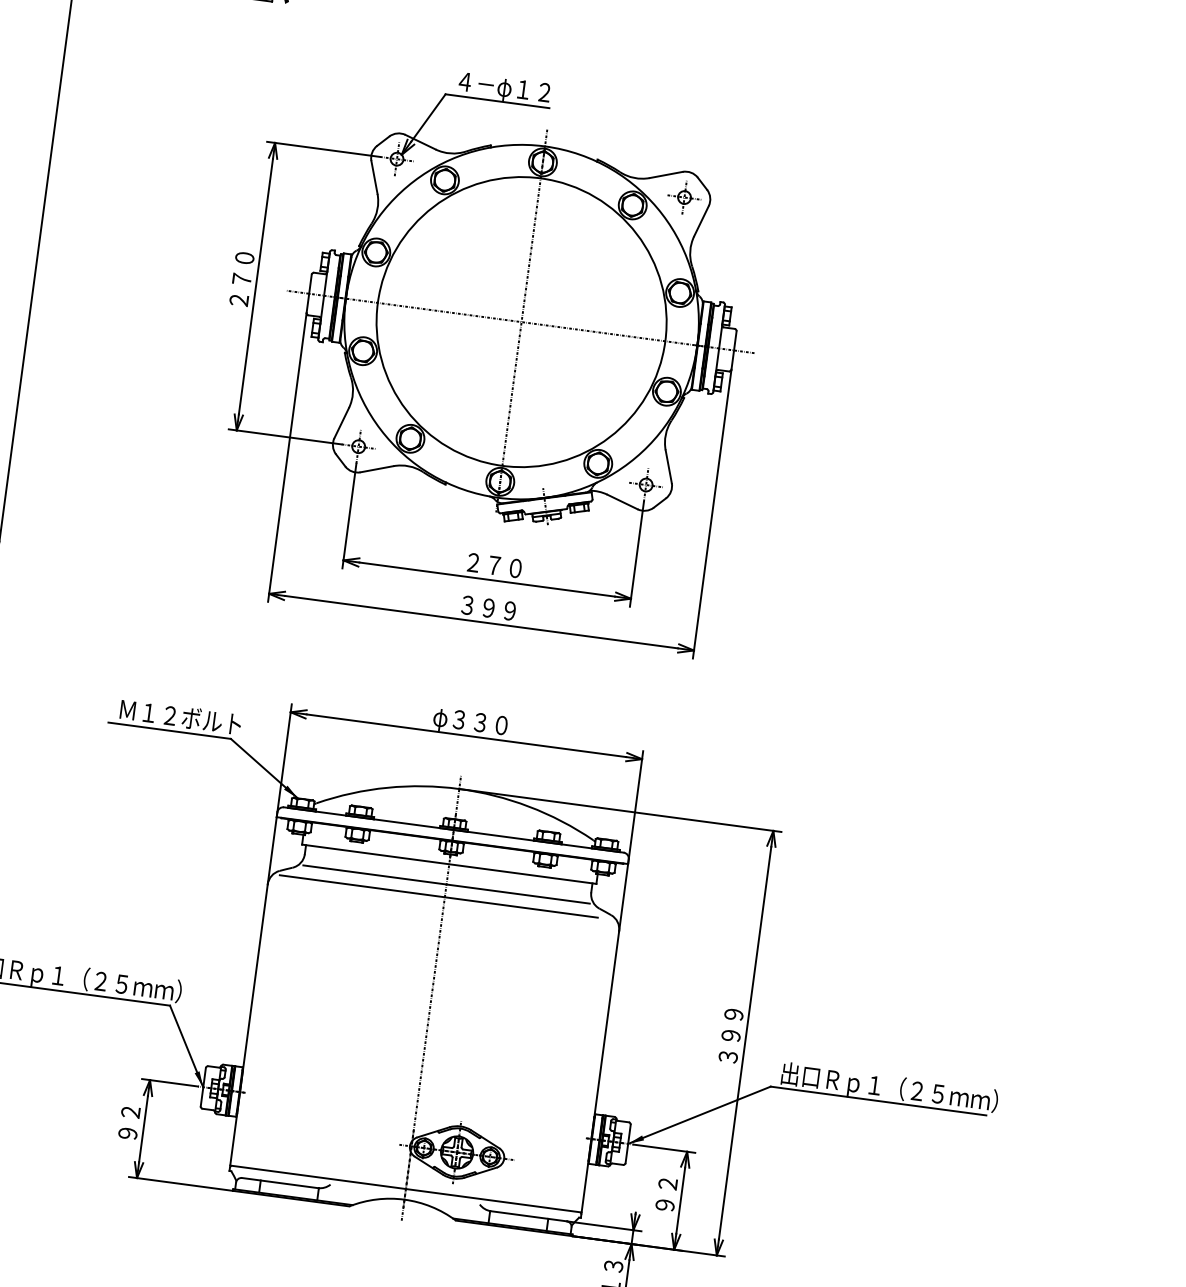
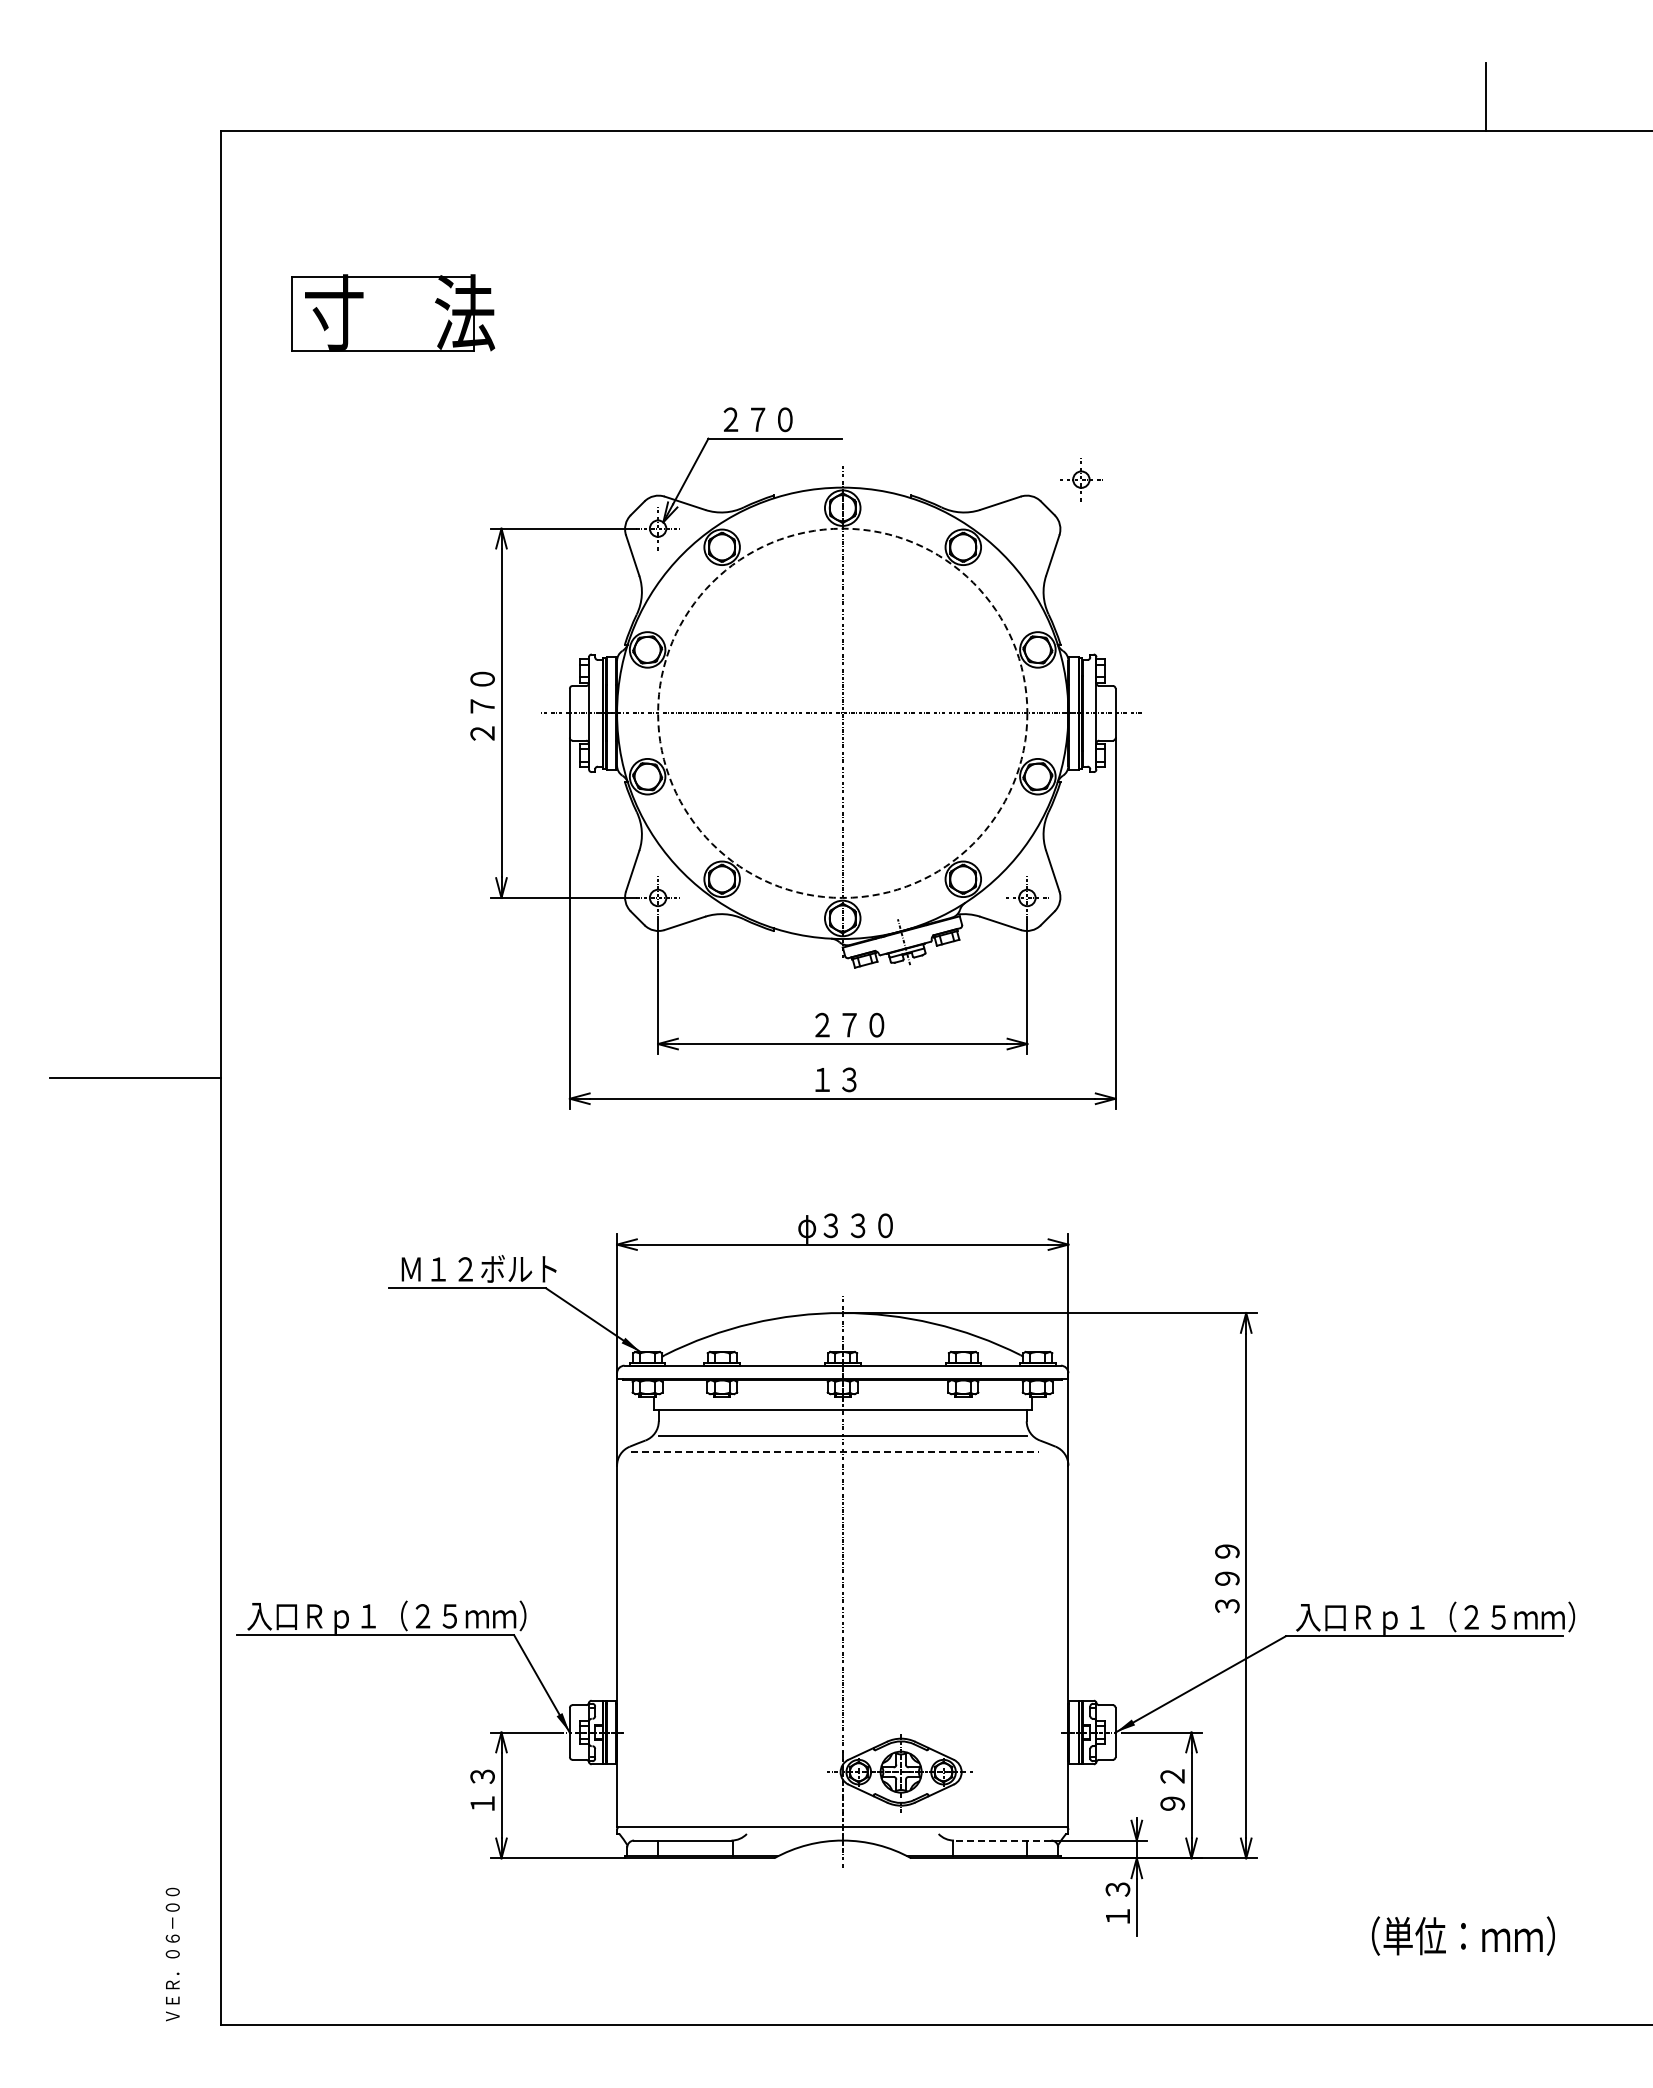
text: (504, 89) -> (781, 422), ４－φ１２ -> ２７０
part: (684, 197) -> (1081, 479), moved
circle: (521, 321) -> (842, 712), solid -> dashed
text: (488, 607) -> (849, 1079), ３９９ -> １３
line: (439, 896) -> (835, 1452), solid -> dashed
text: (790, 1073) -> (1308, 1616), 出口Ｒｐ１（２５ｍｍ） -> 入口Ｒｐ１（２５ｍｍ）
text: (129, 1122) -> (482, 1789), ９２ -> １３
line: (528, 1216) -> (1001, 1840), solid -> dashed

